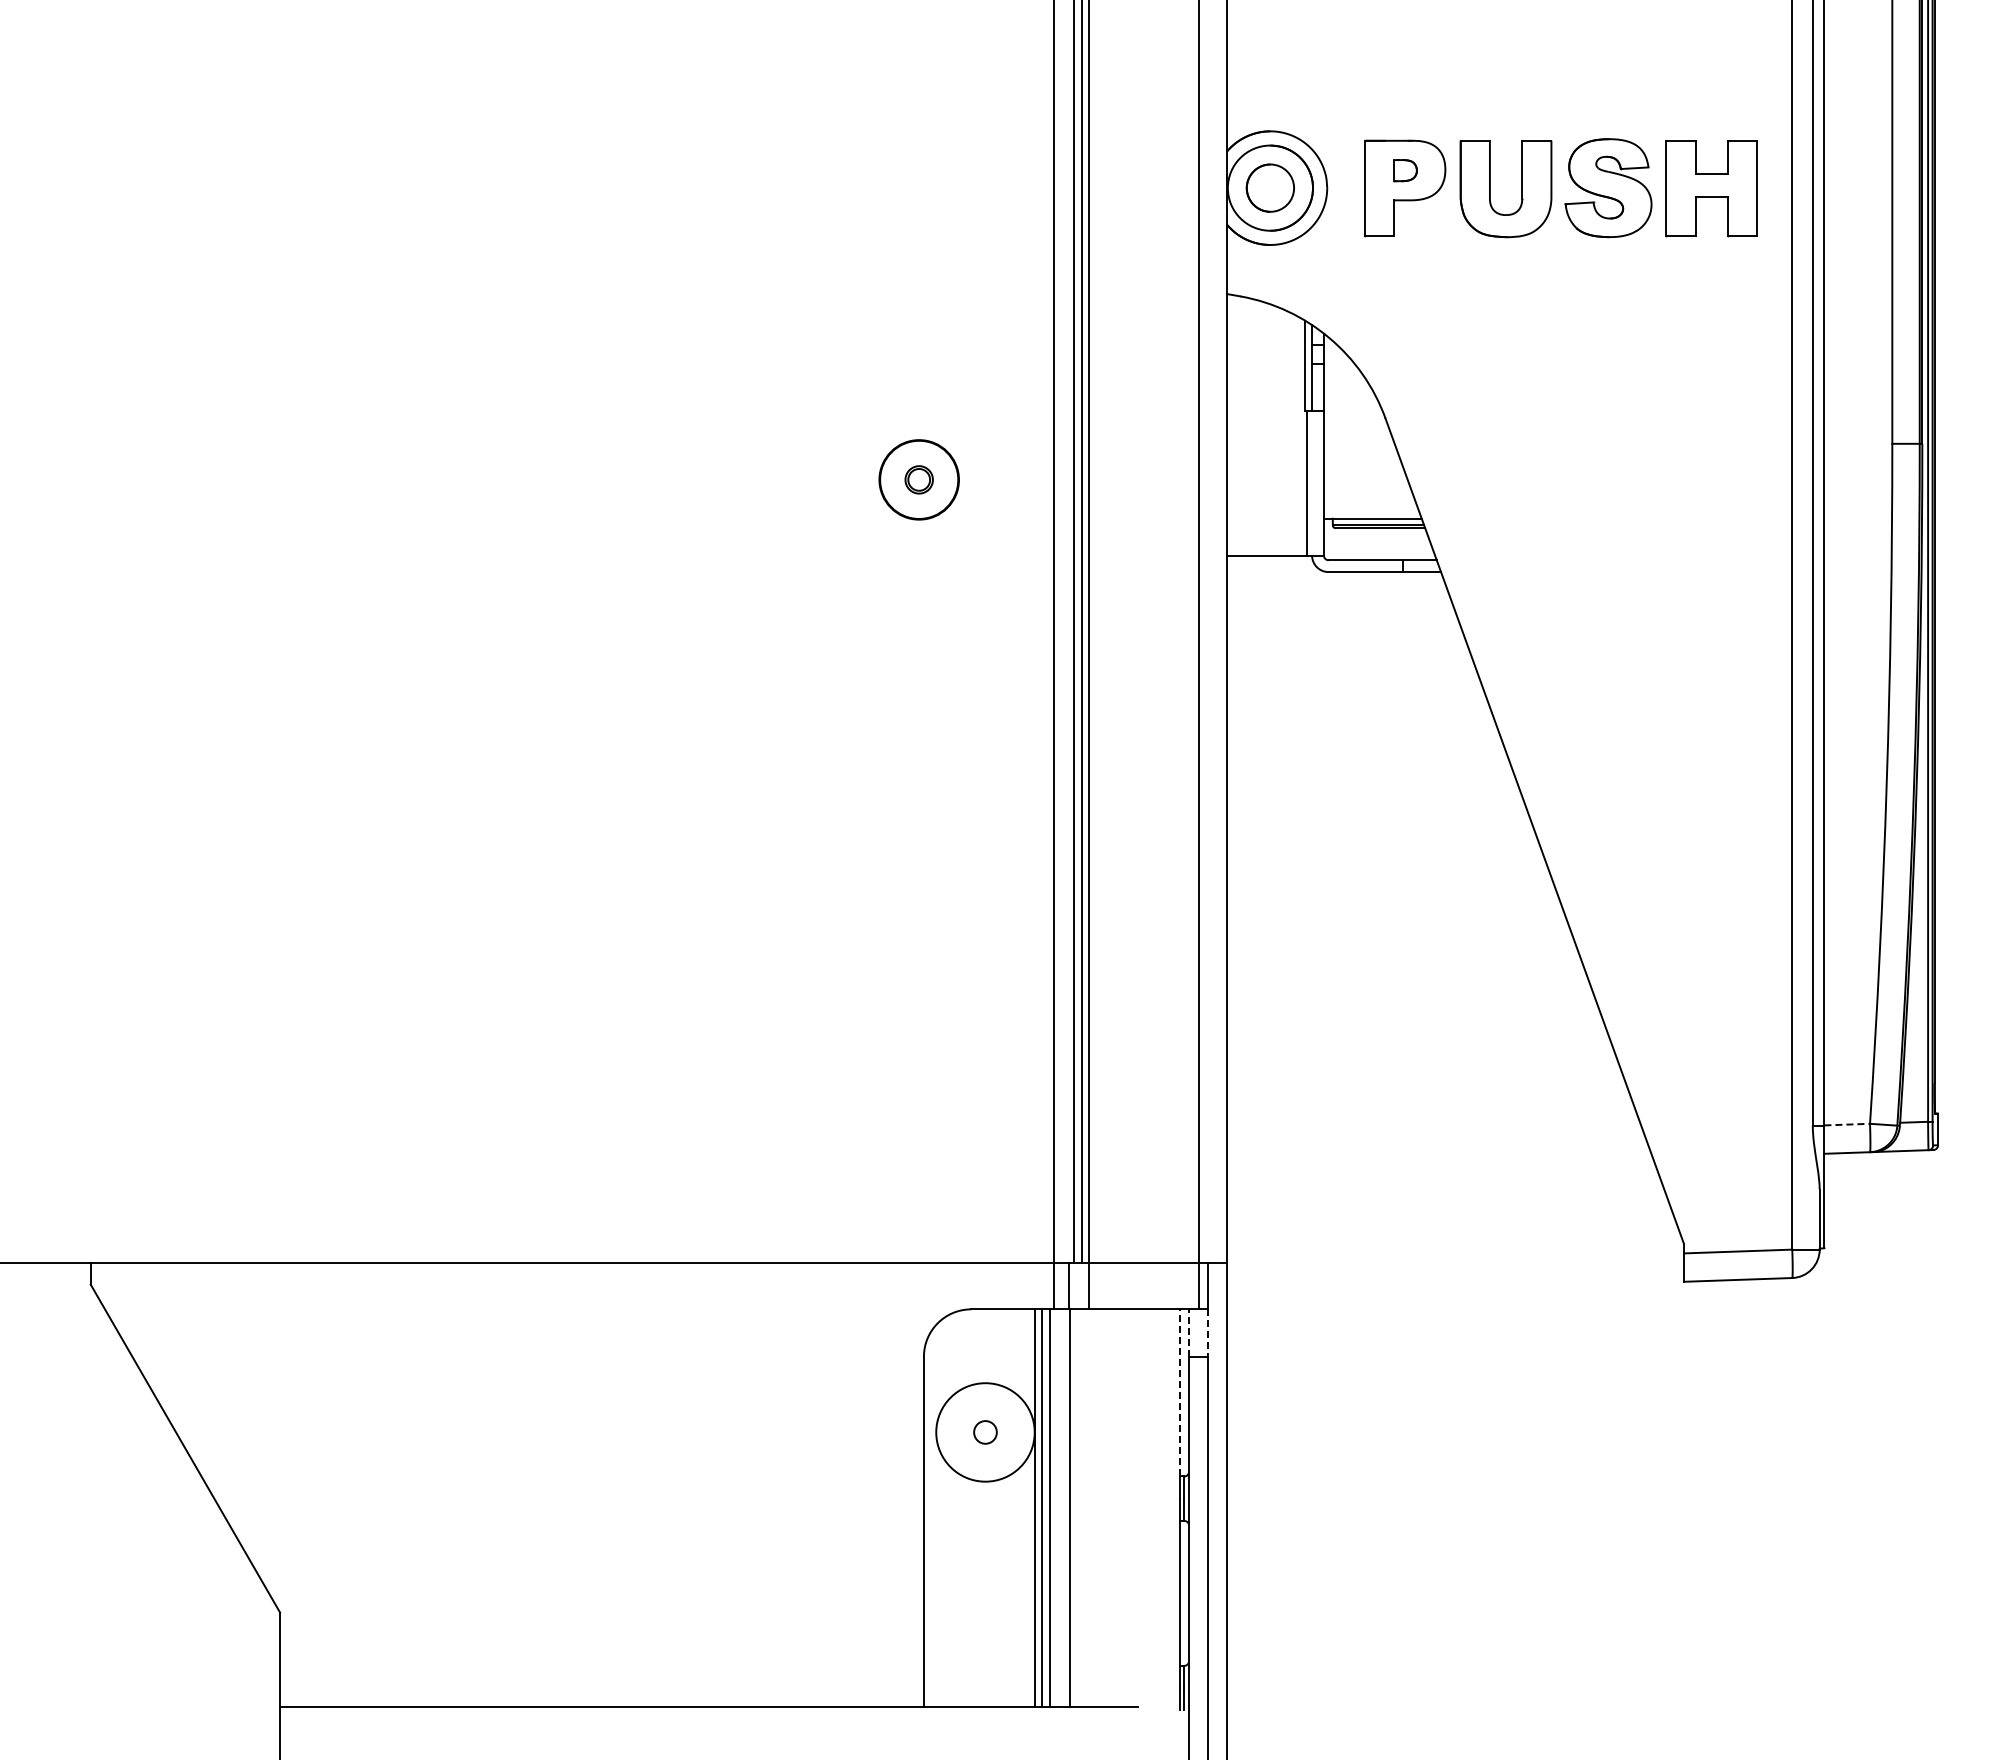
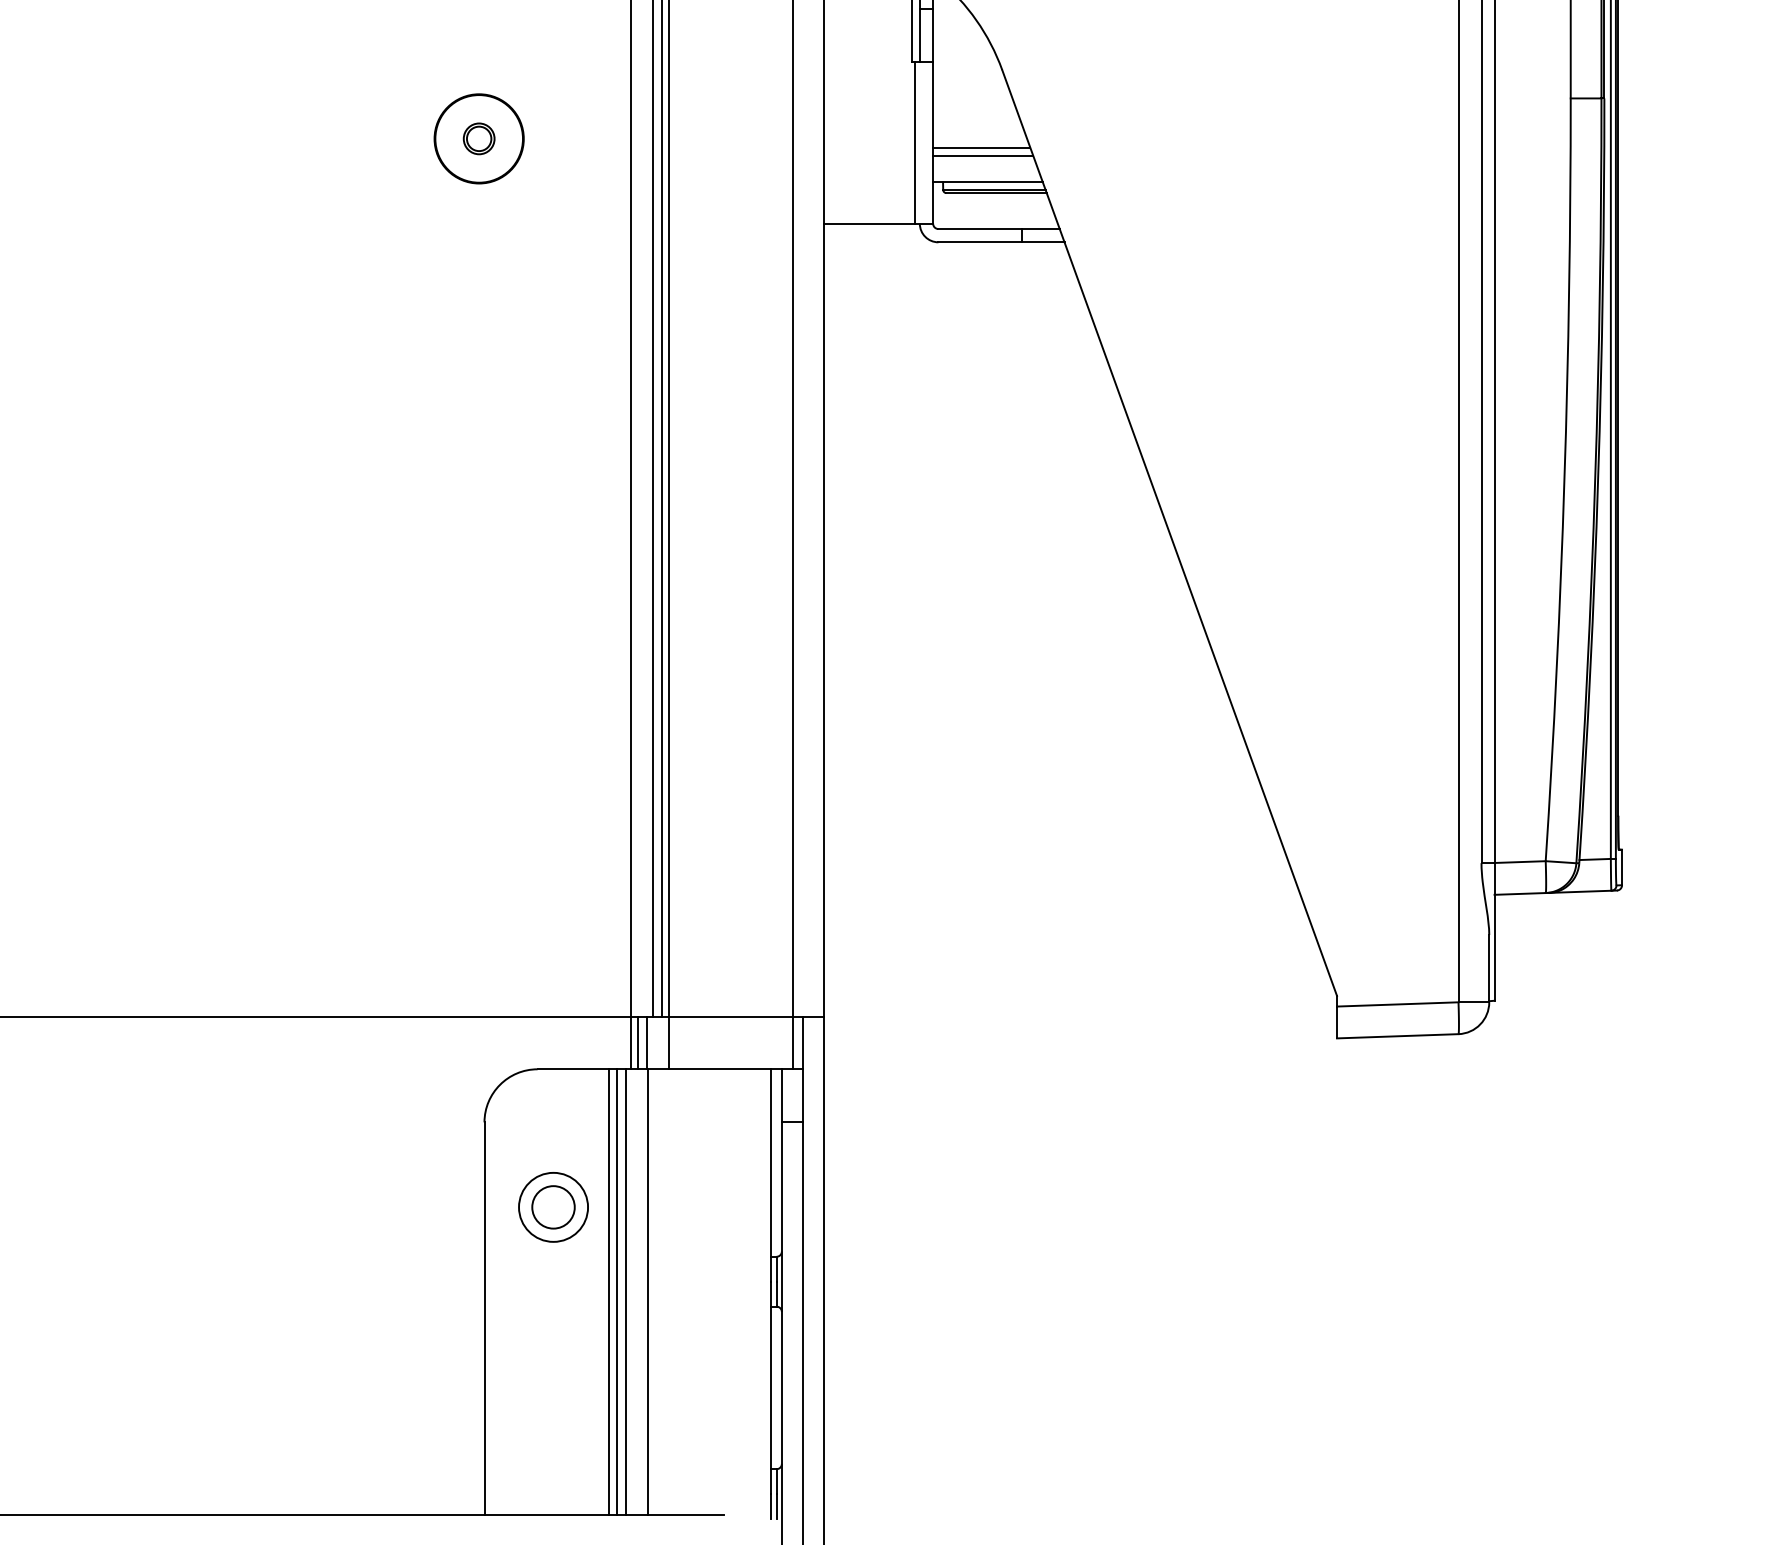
line: (1366, 487) -> (980, 147), added
line: (1368, 495) -> (983, 156), added
line: (1847, 1124) -> (1520, 861), dashed -> solid
line: (1060, 1285) -> (637, 1042), added
line: (1189, 1333) -> (782, 1096), dashed -> solid
line: (1208, 1333) -> (803, 1096), dashed -> solid
line: (1179, 1392) -> (771, 1162), dashed -> solid
circle: (985, 1432) -> (553, 1207), size x0.62
circle: (985, 1432) -> (553, 1207), size x1.67

